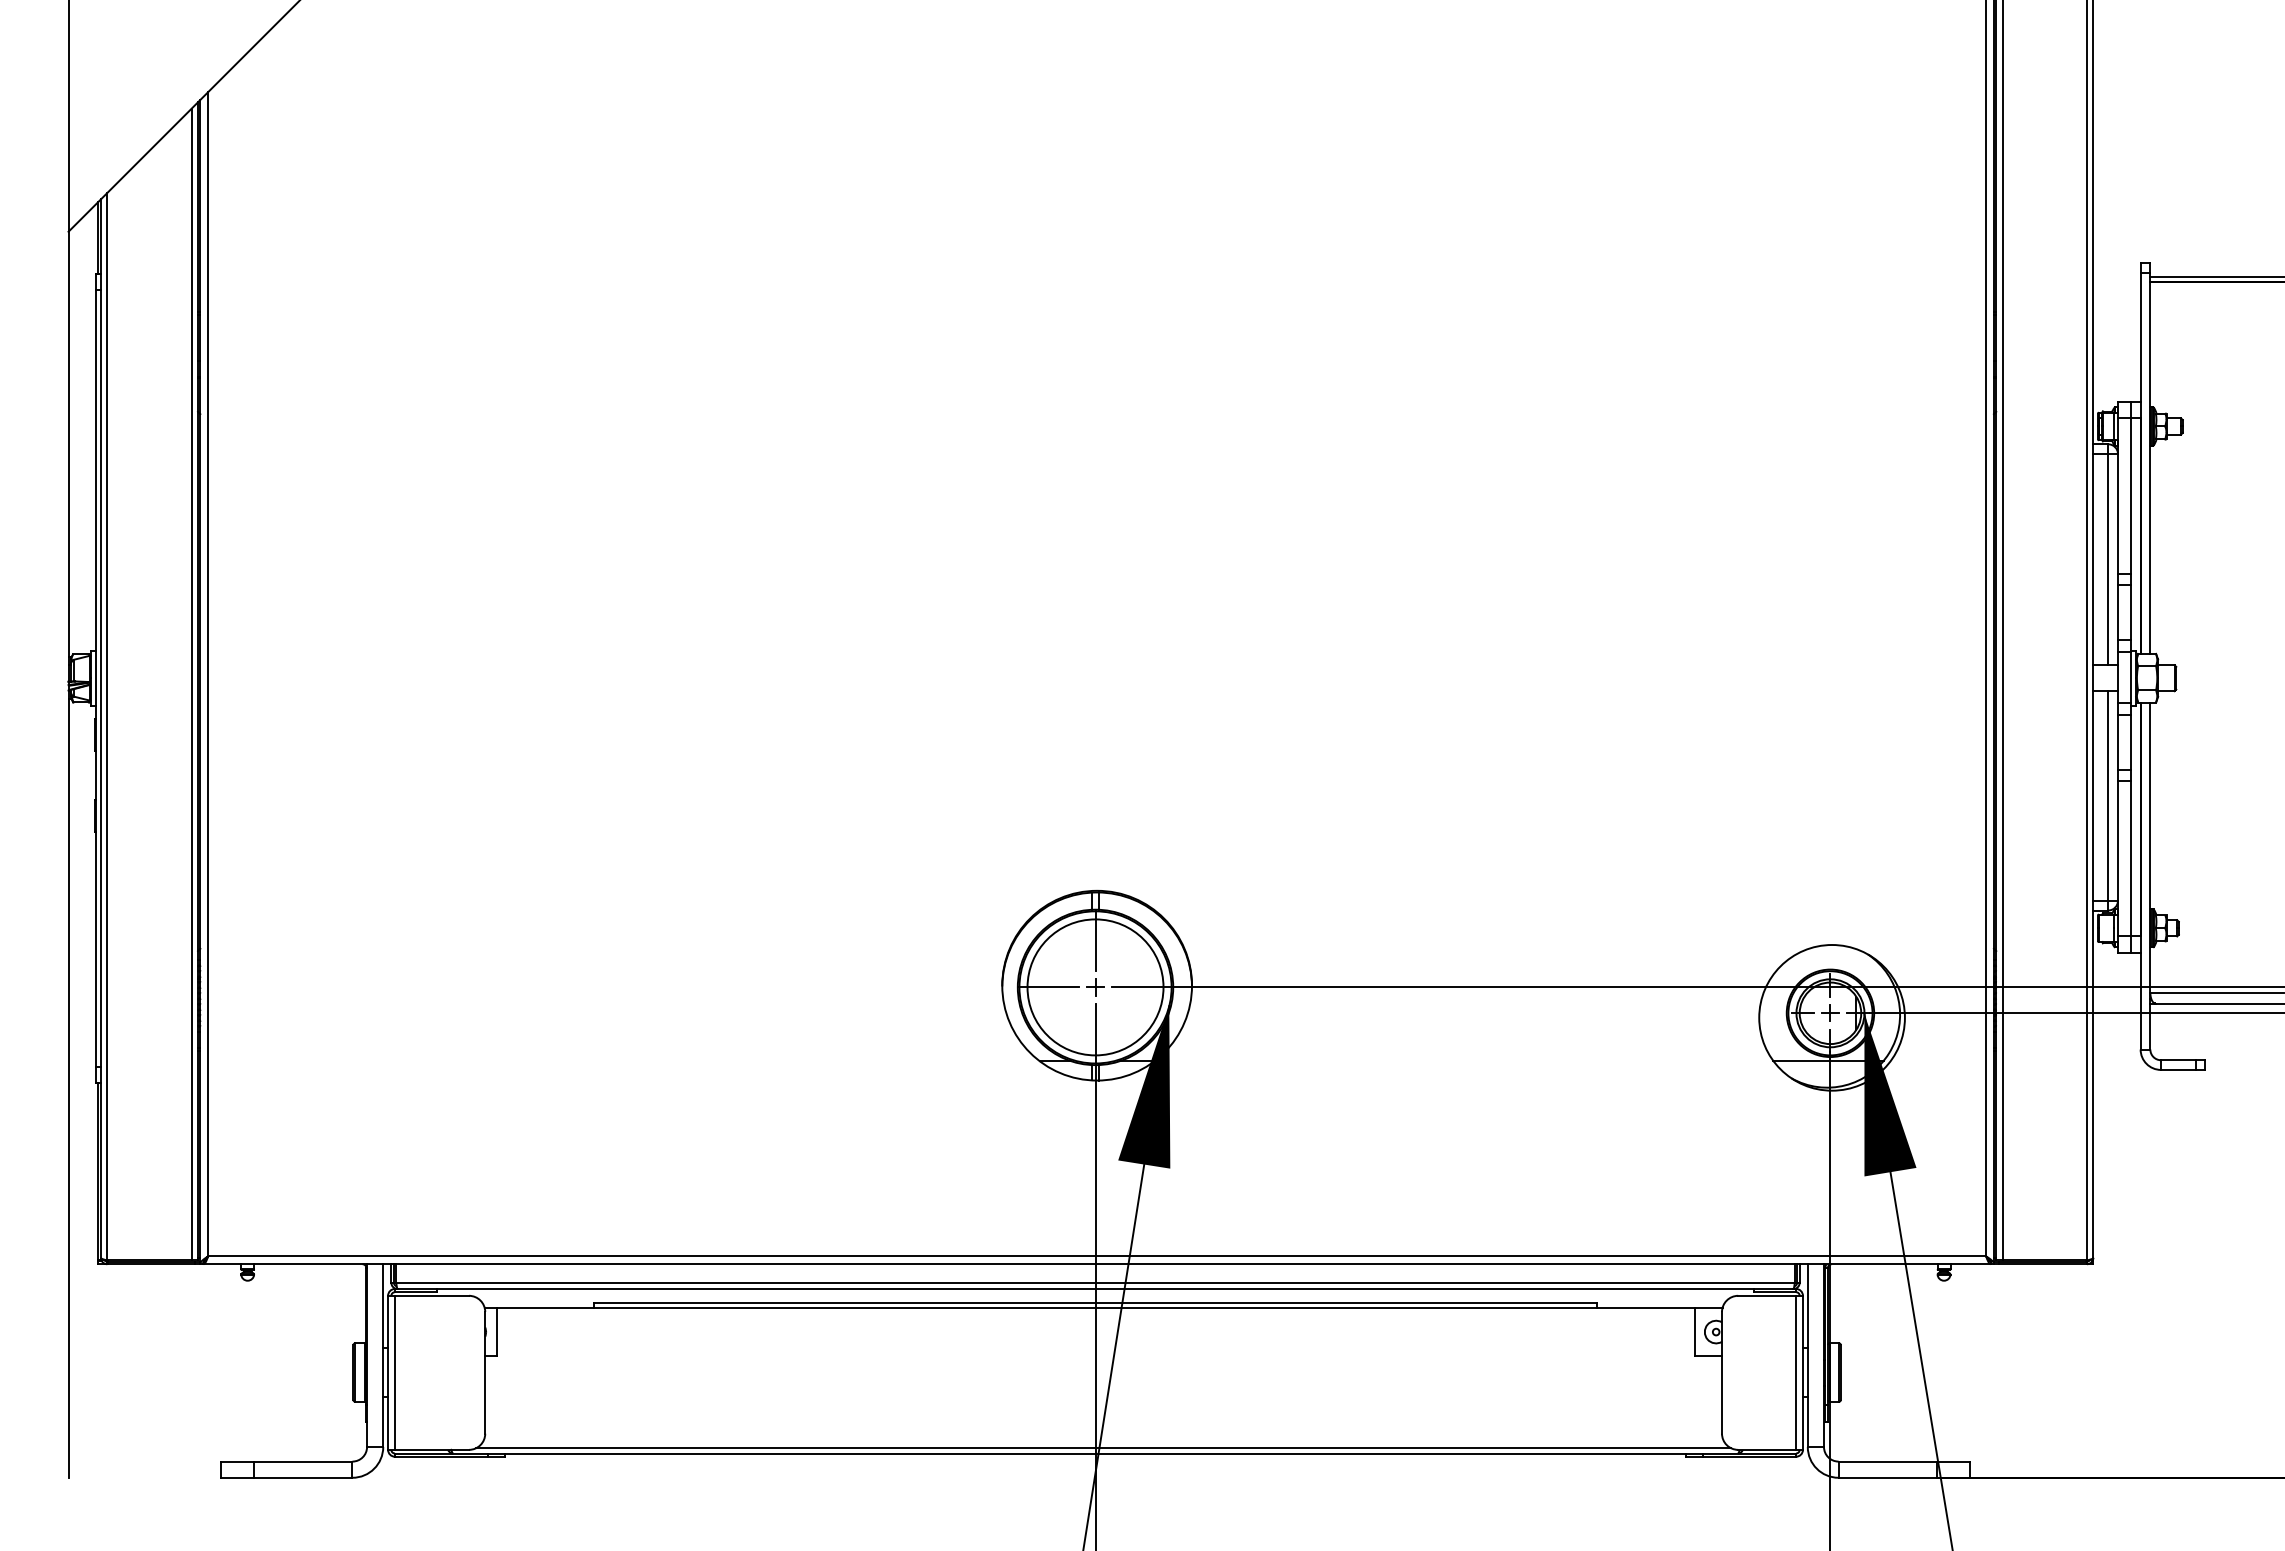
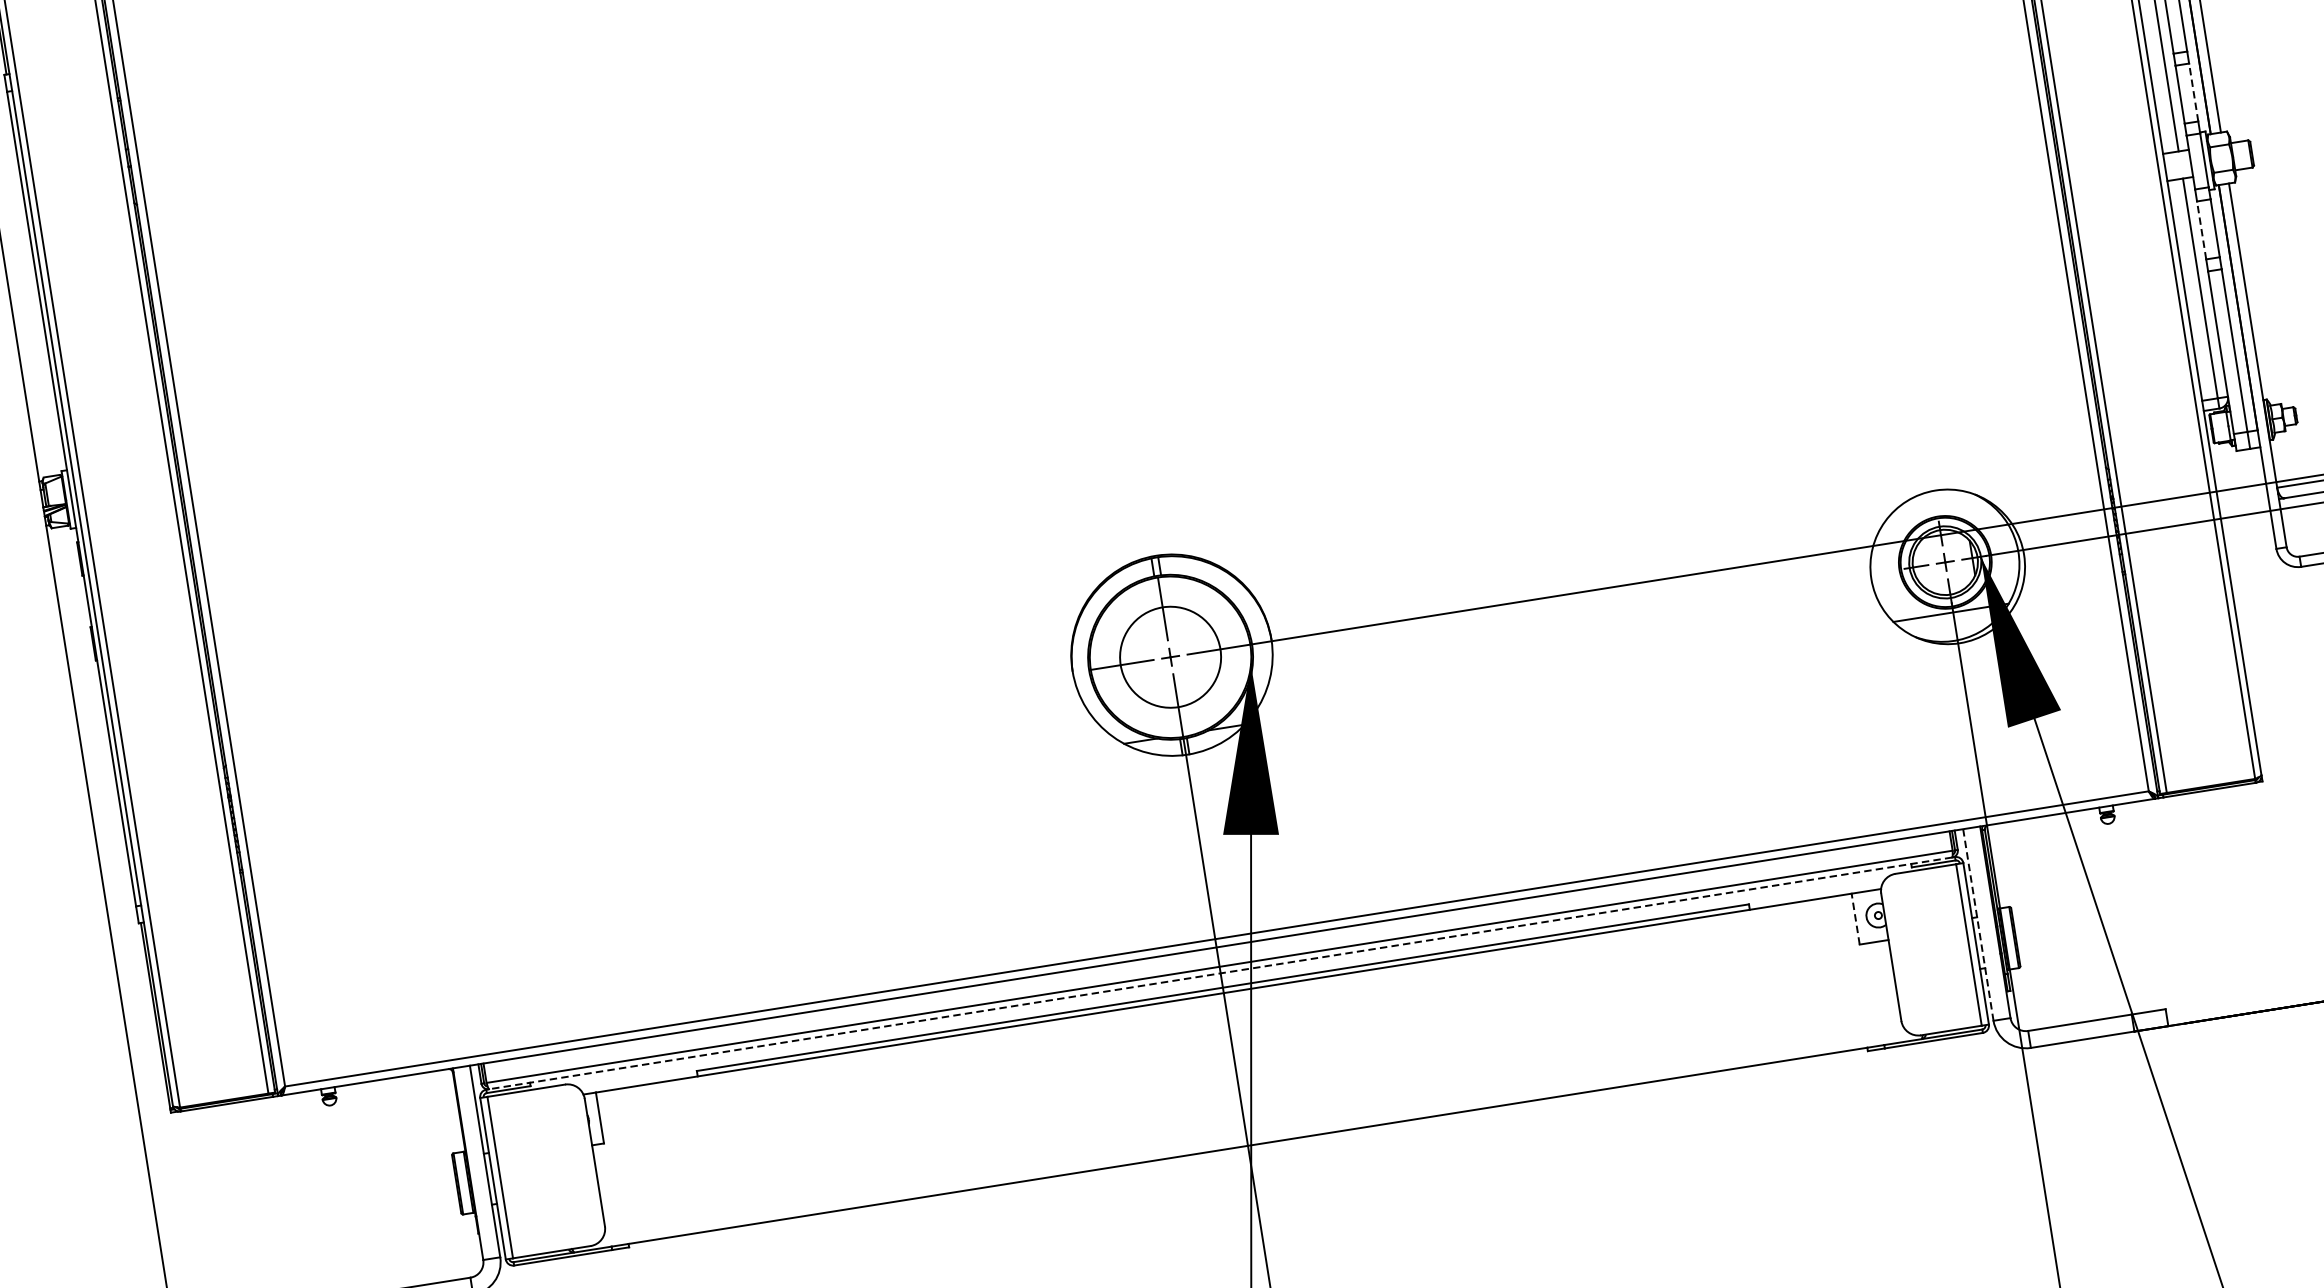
line: (2130, 612) -> (2193, 92), solid -> dashed
line: (2117, 742) -> (2201, 230), solid -> dashed
circle: (1095, 987) -> (1170, 657), size x0.7
line: (1095, 1288) -> (1220, 972), solid -> dashed
line: (1694, 1331) -> (1855, 918), solid -> dashed
line: (1807, 1356) -> (1978, 925), solid -> dashed
line: (1103, 1448) -> (1255, 1139), removed

